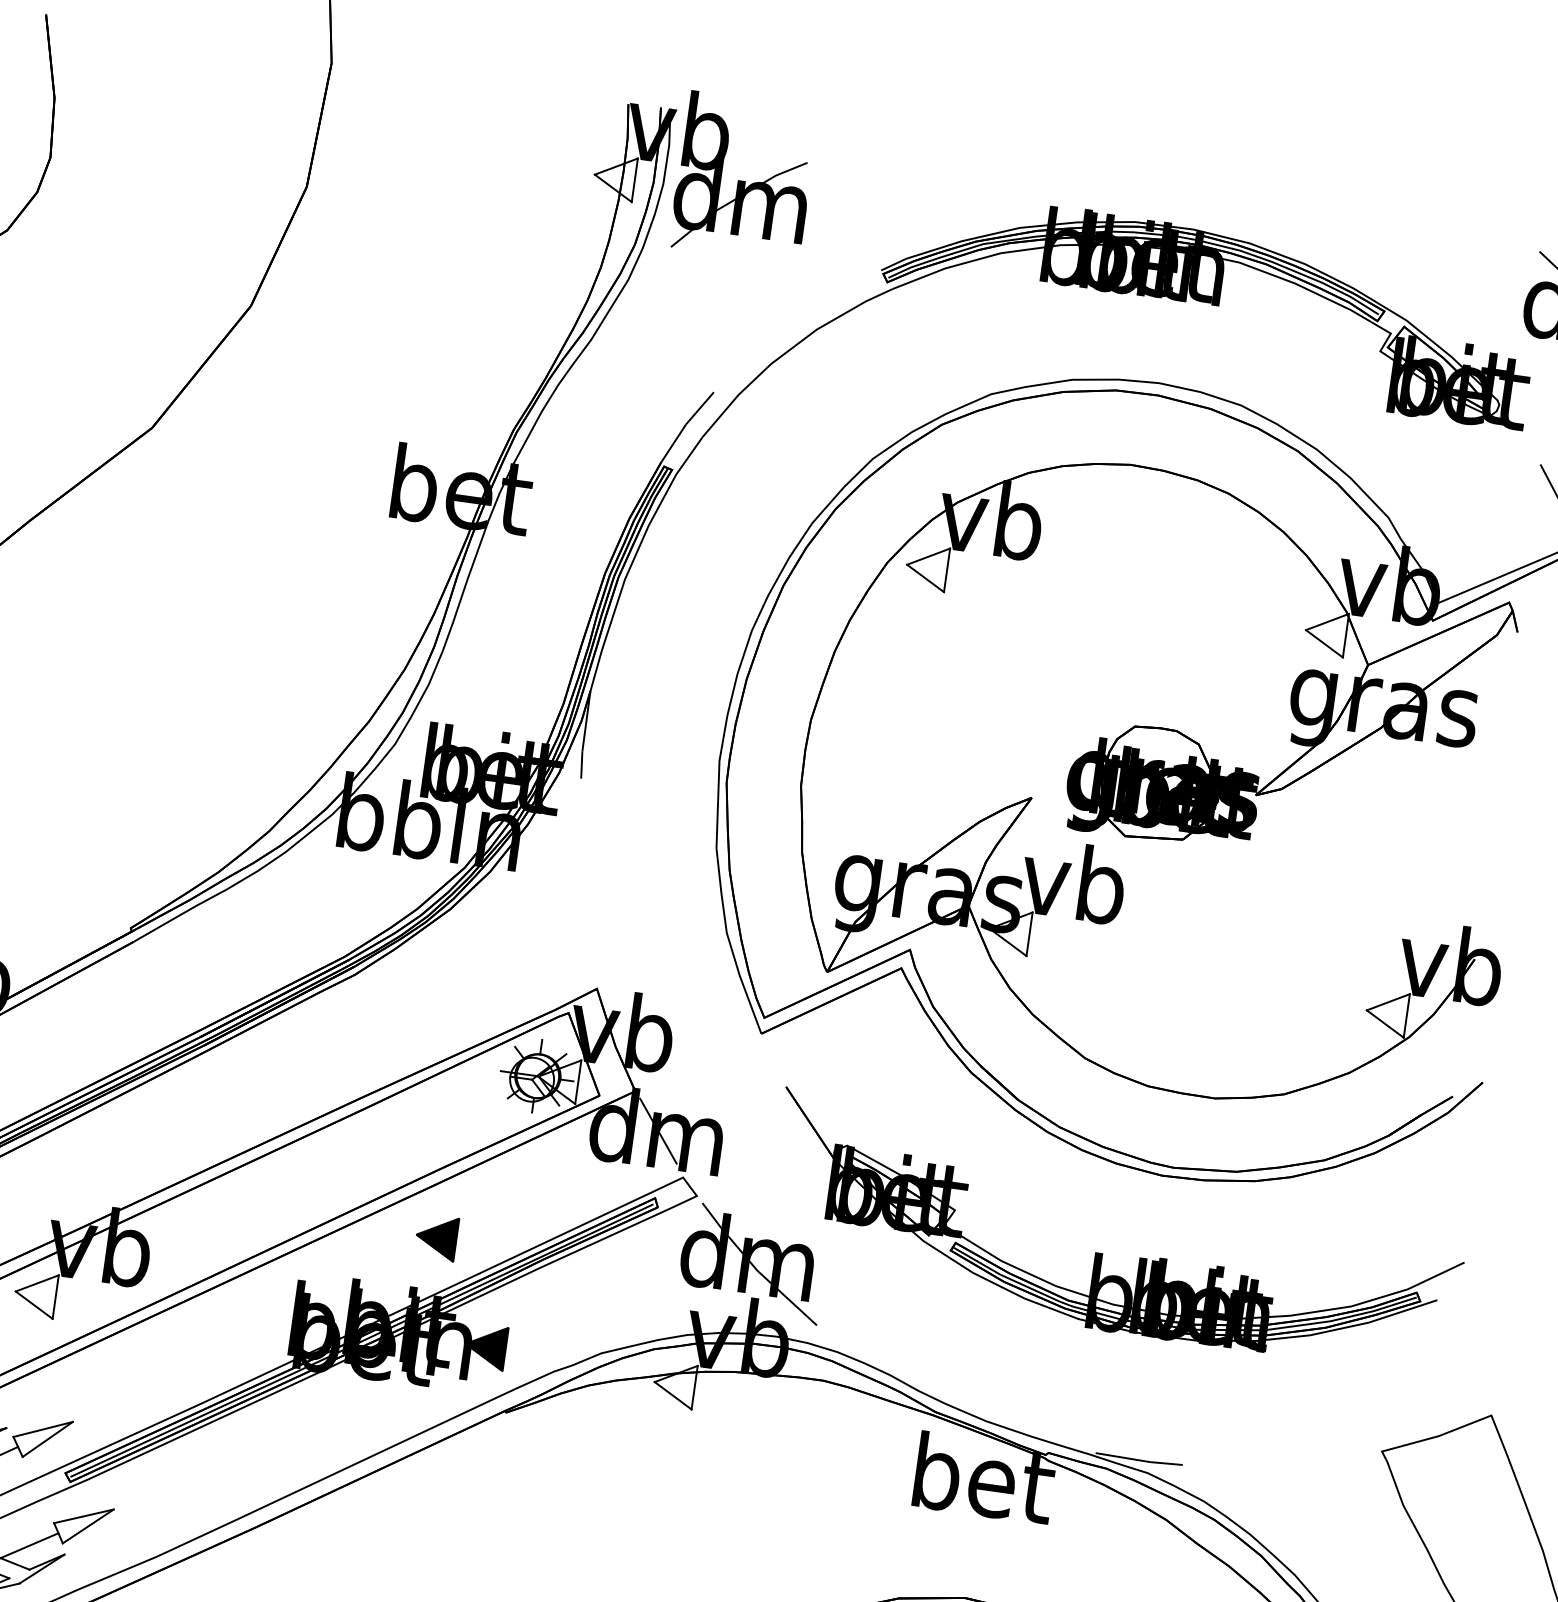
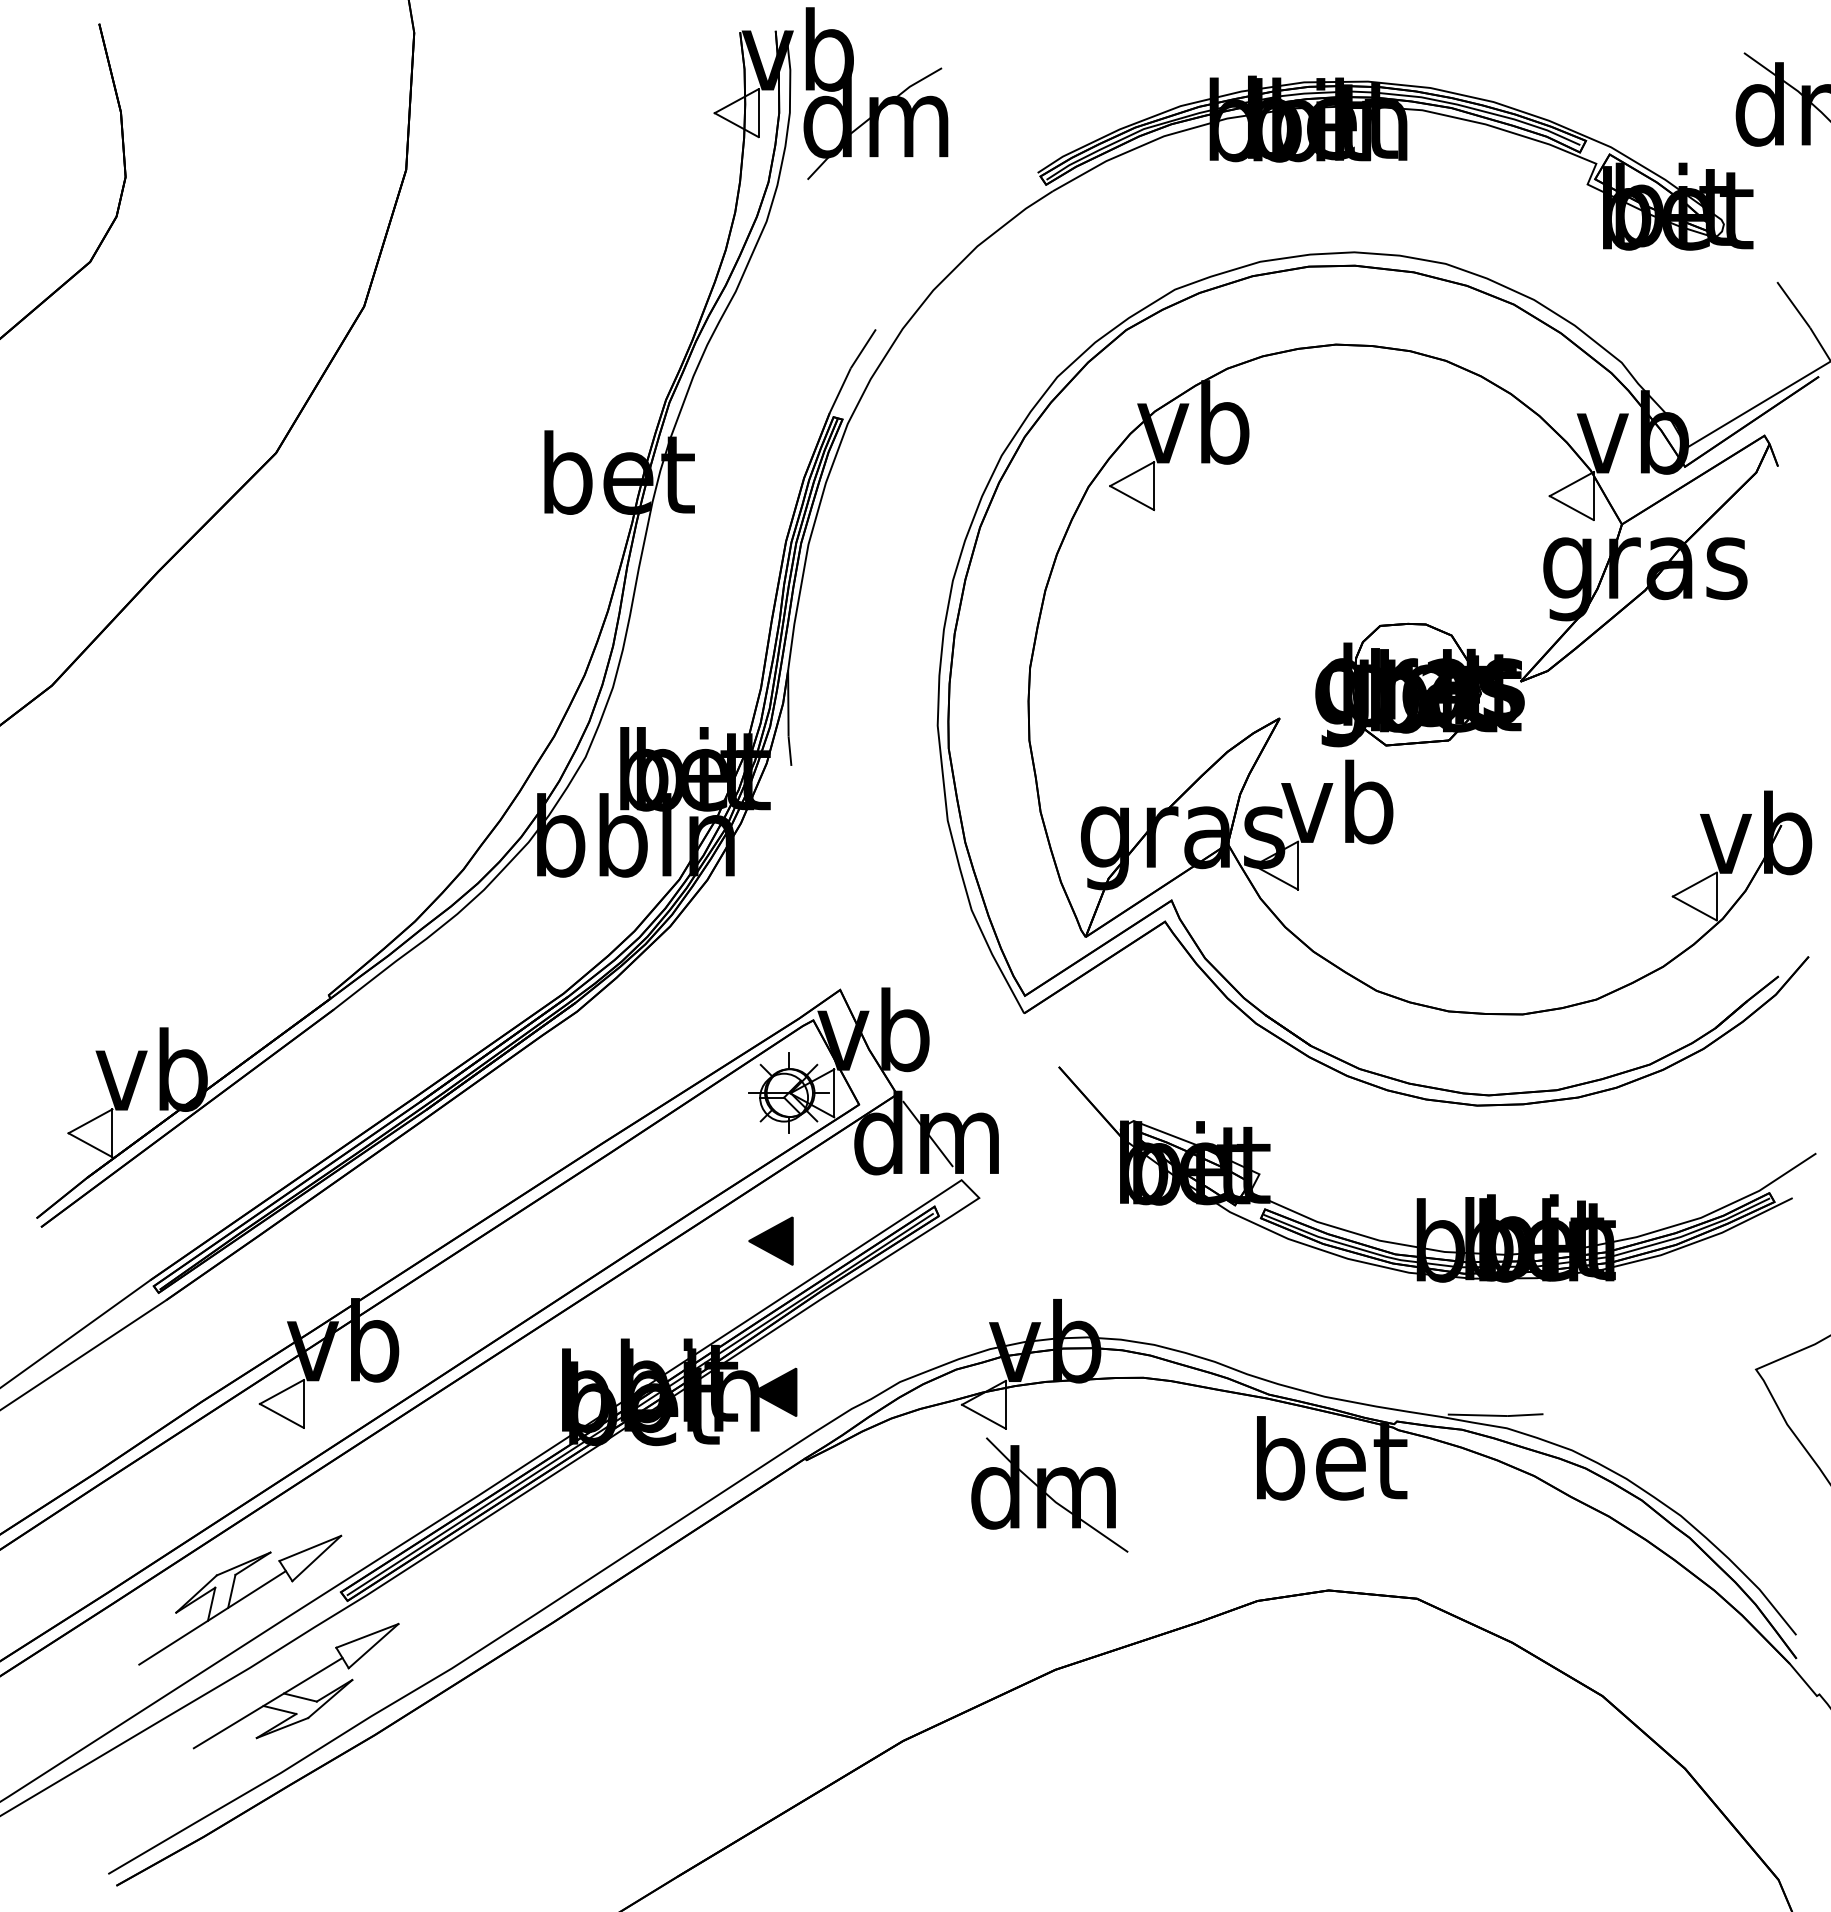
part: (436, 1236) -> (770, 1240), moved
part: (752, 1262) -> (1049, 1494), moved

